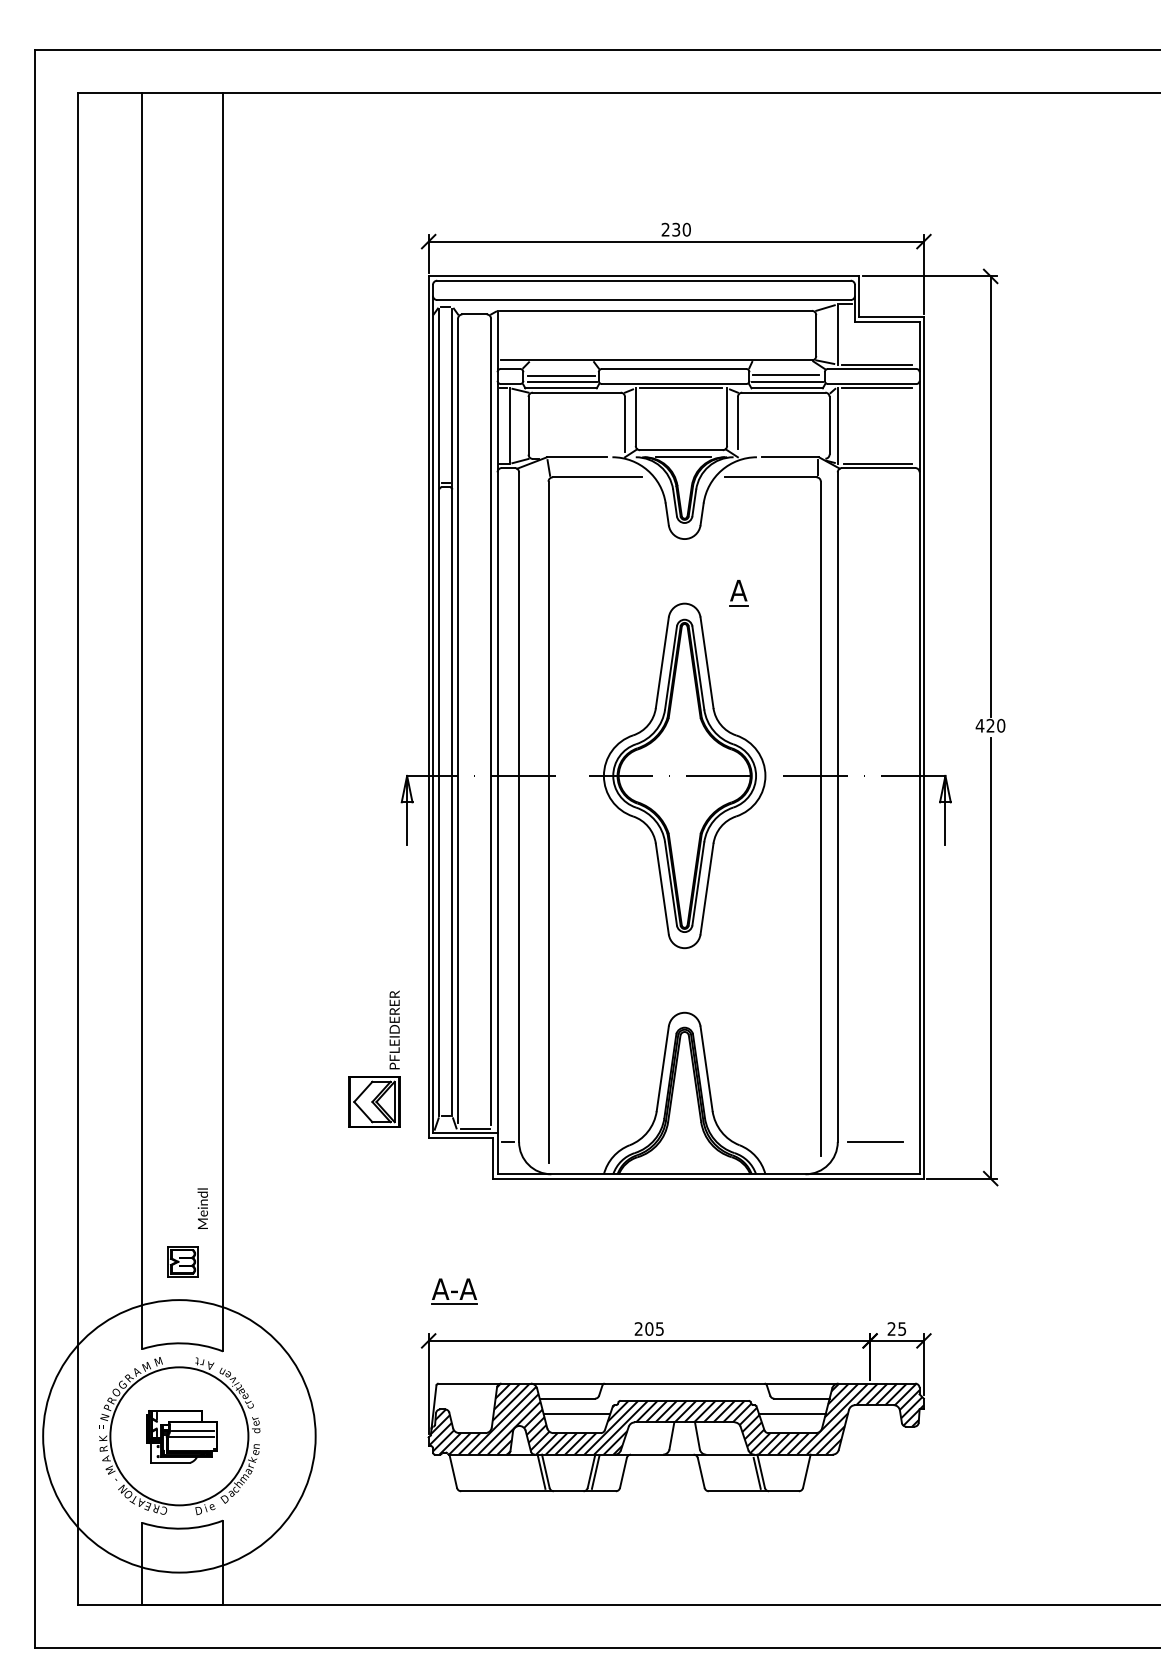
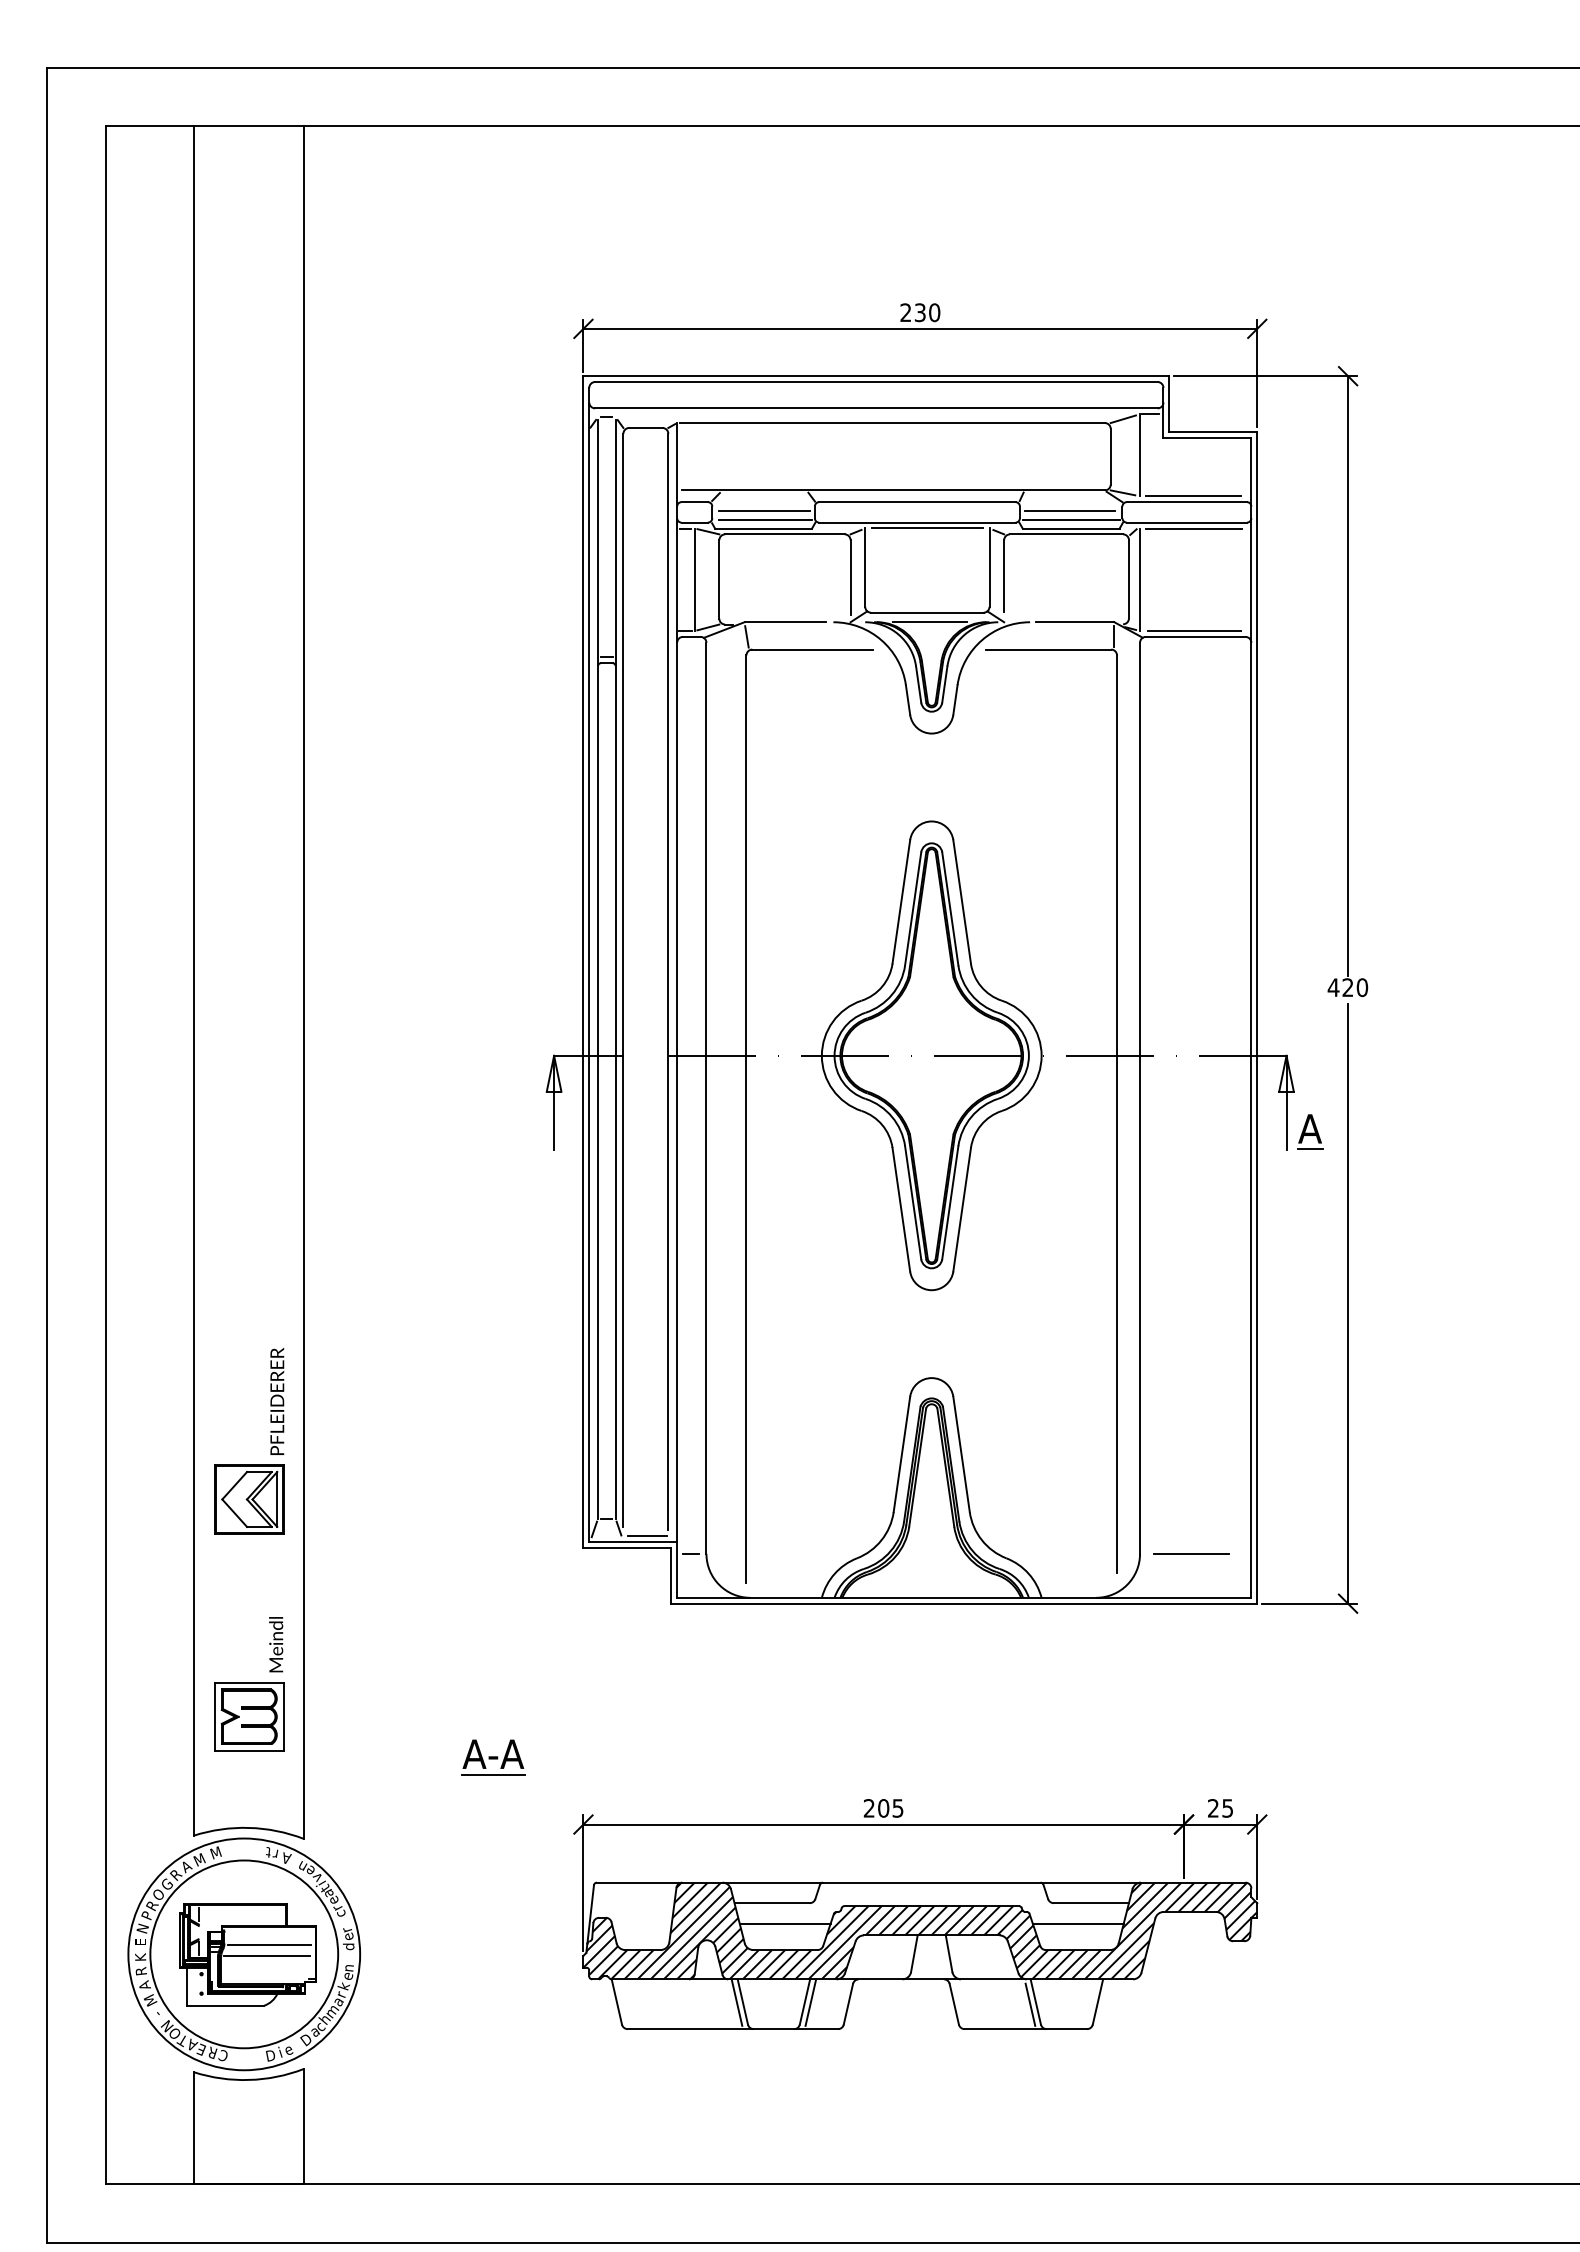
part: (738, 593) -> (1309, 1132), moved
part: (389, 1058) -> (270, 1440), moved
part: (182, 1261) -> (248, 1716), size x1.67
part: (454, 1291) -> (493, 1757), moved
circle: (179, 1436) -> (244, 1954), size x0.62
part: (181, 1436) -> (247, 1954), size x1.43

